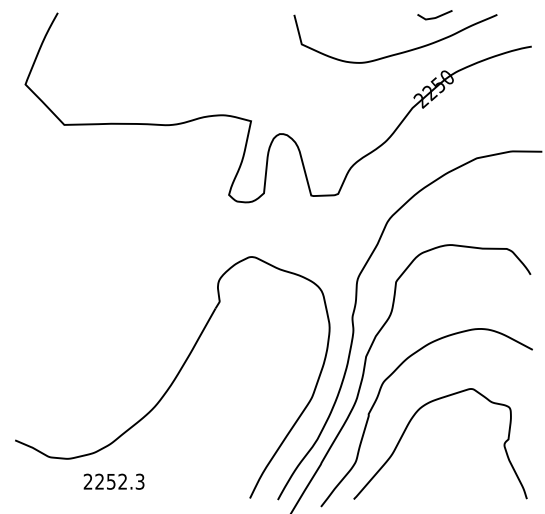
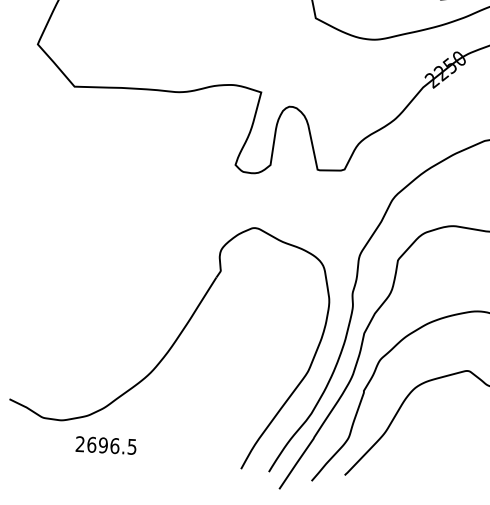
text: (119, 481) -> (111, 445), 2252.3 -> 2696.5

